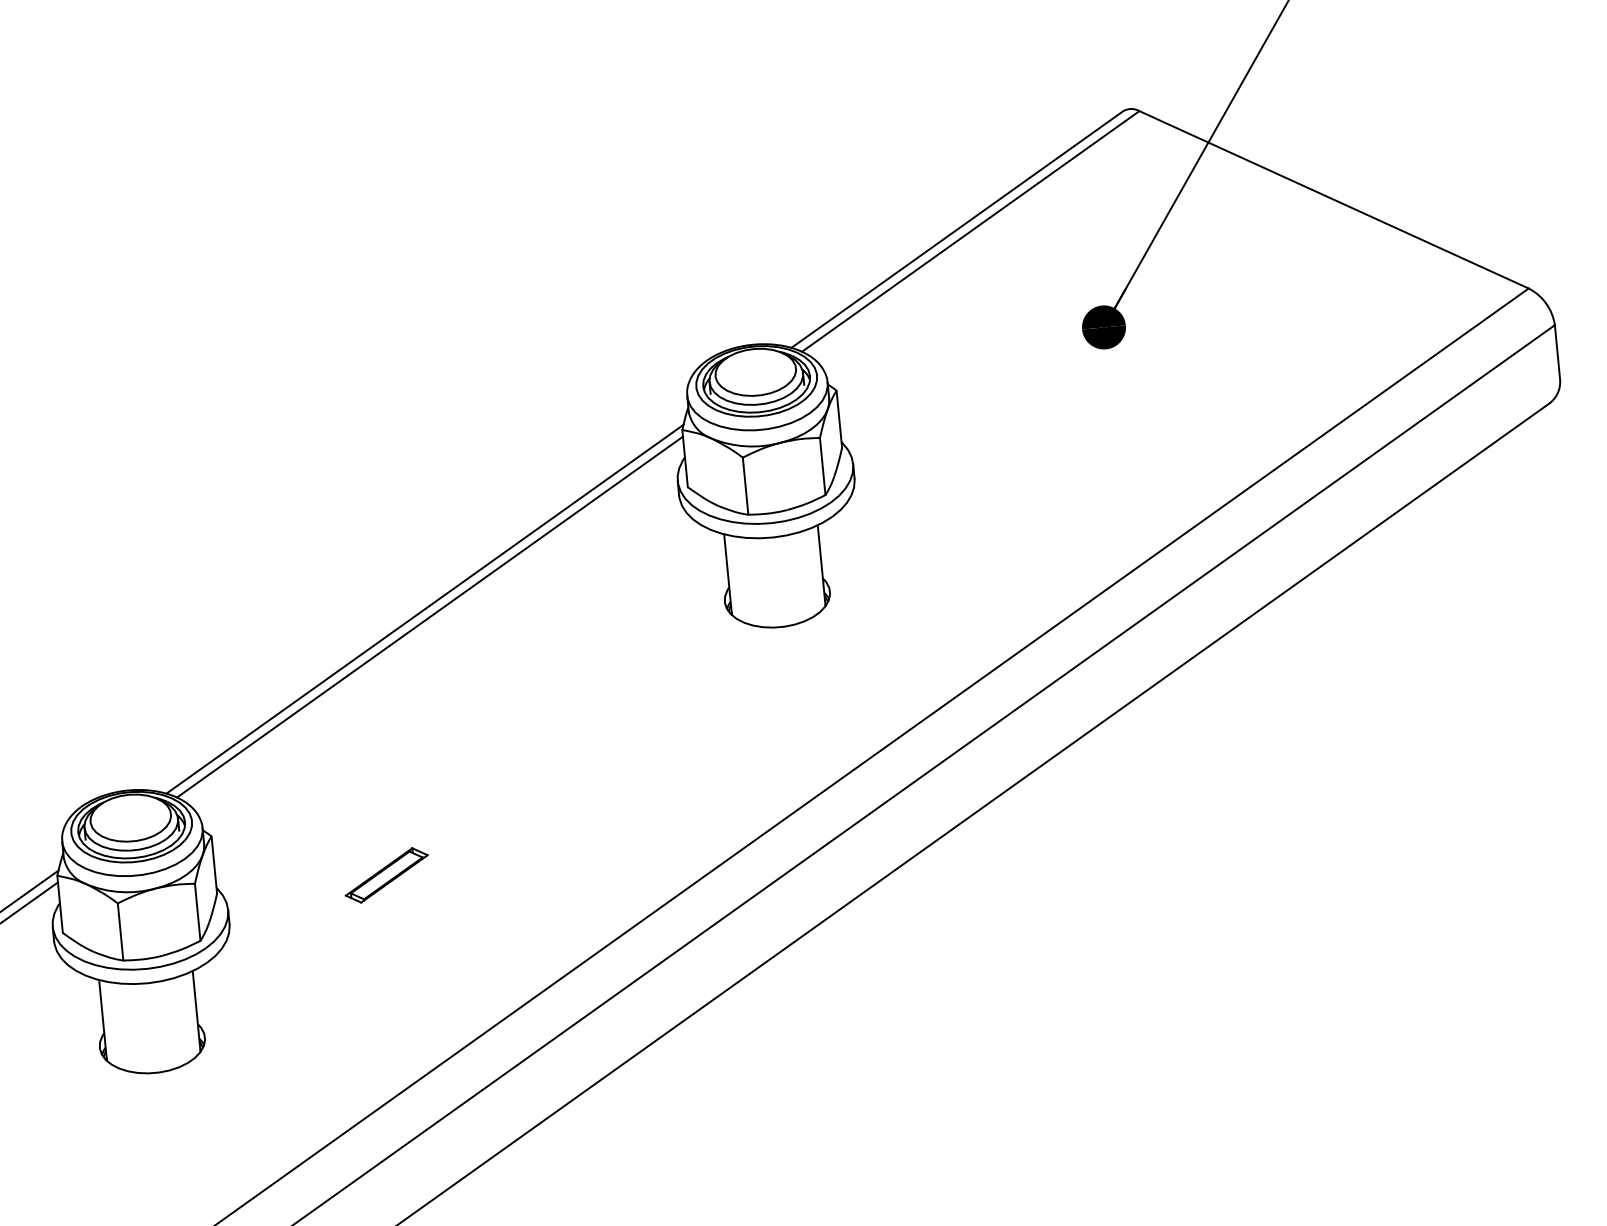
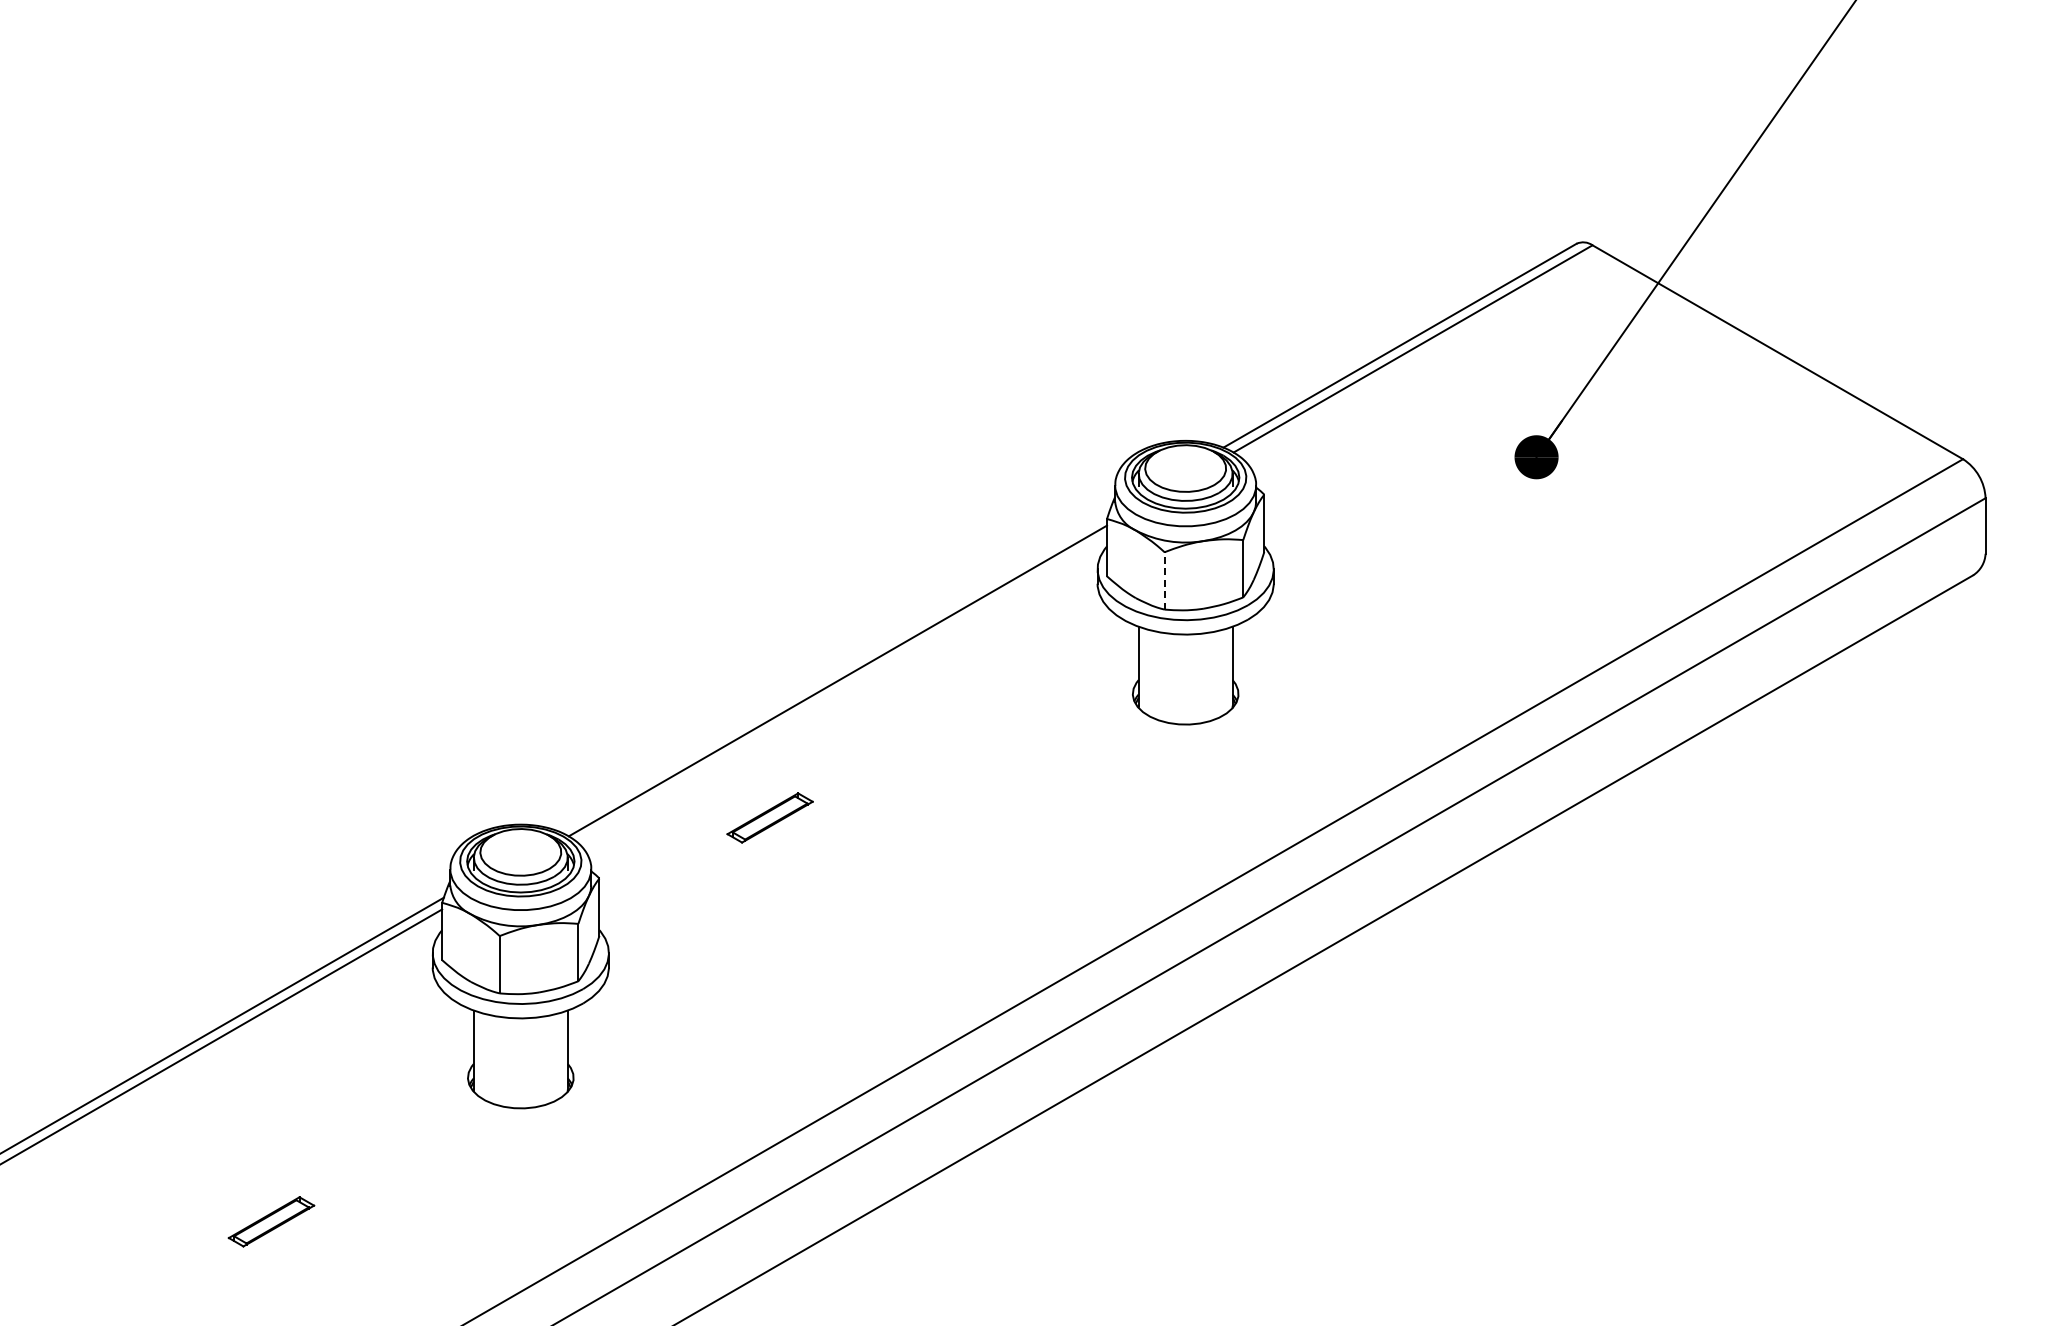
line: (745, 485) -> (1164, 580), solid -> dashed
line: (424, 609) -> (833, 672), removed
part: (386, 875) -> (769, 817), moved

